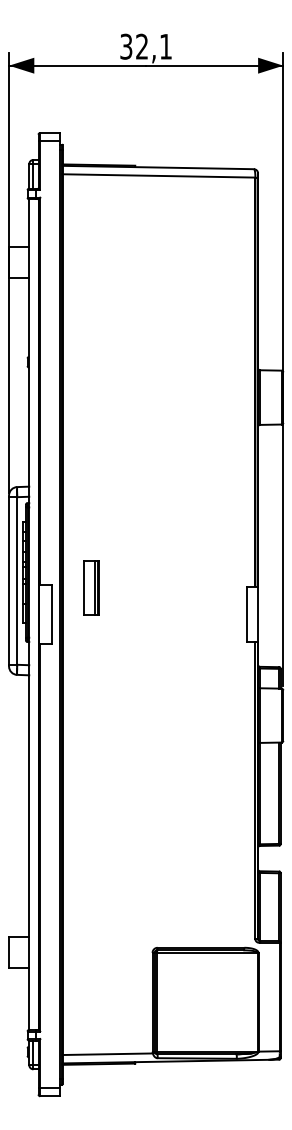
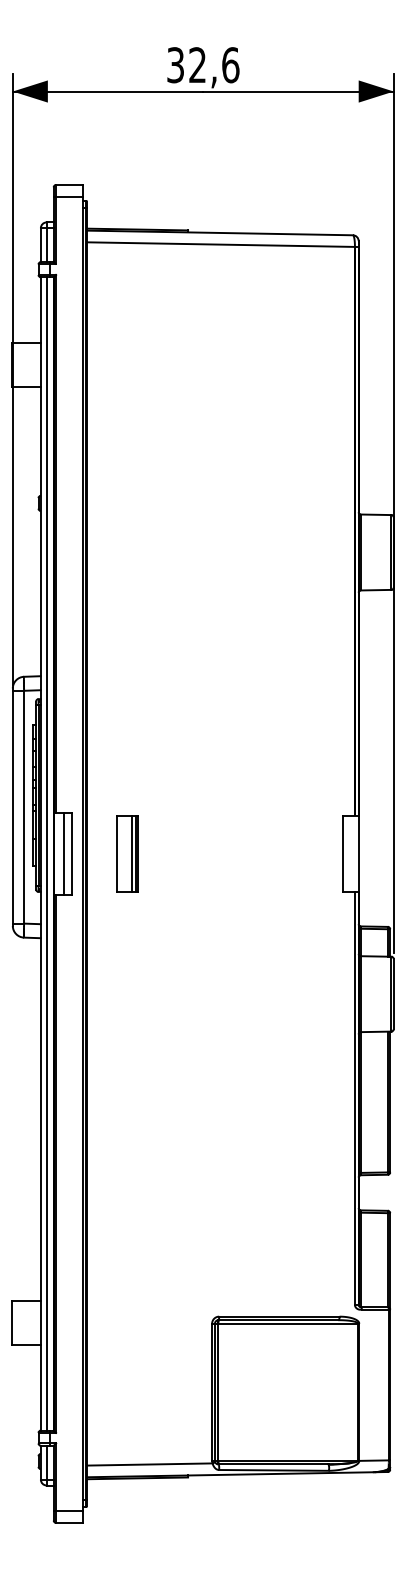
text: (165, 46) -> (230, 65), 32,1 -> 32,6
part: (91, 587) -> (127, 853), moved
line: (33, 614) -> (46, 853), added
line: (46, 614) -> (64, 853), added

